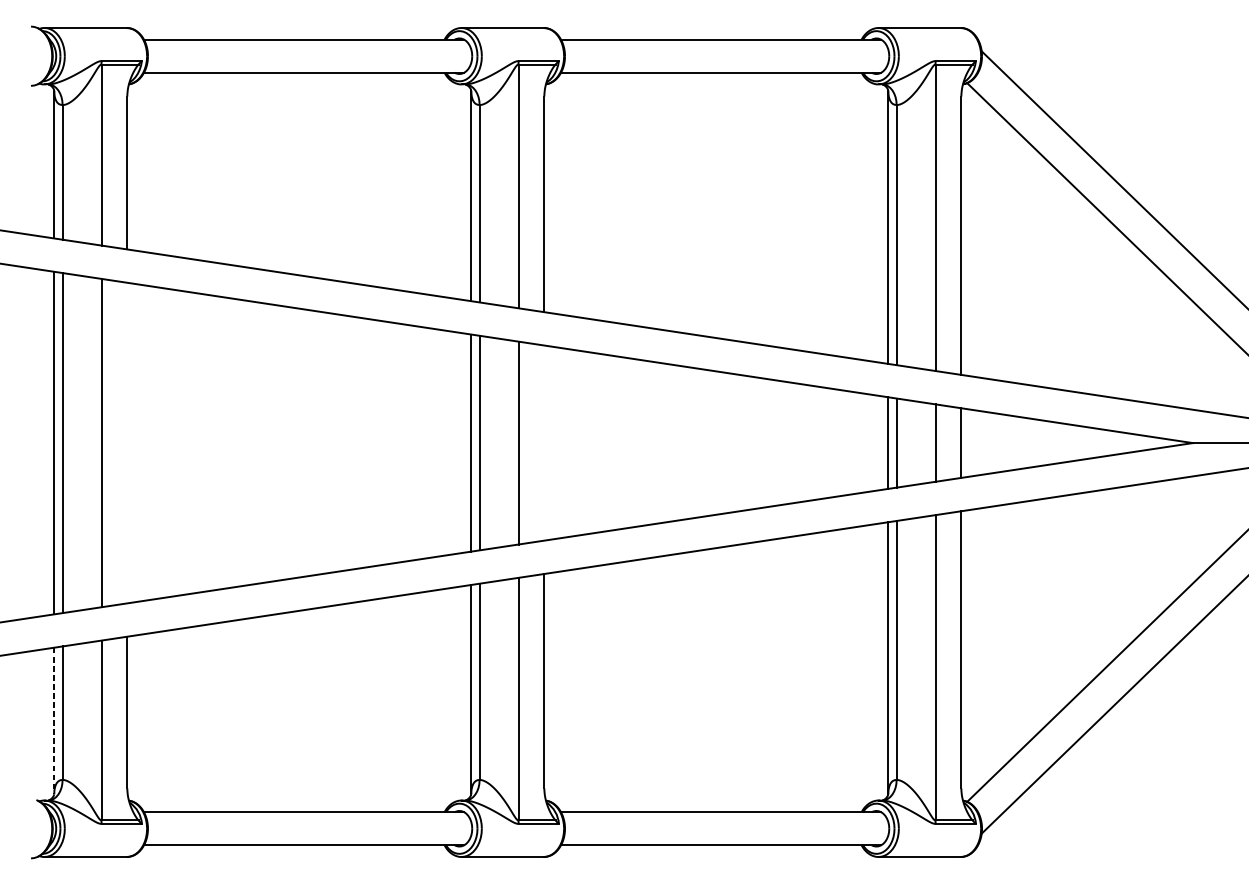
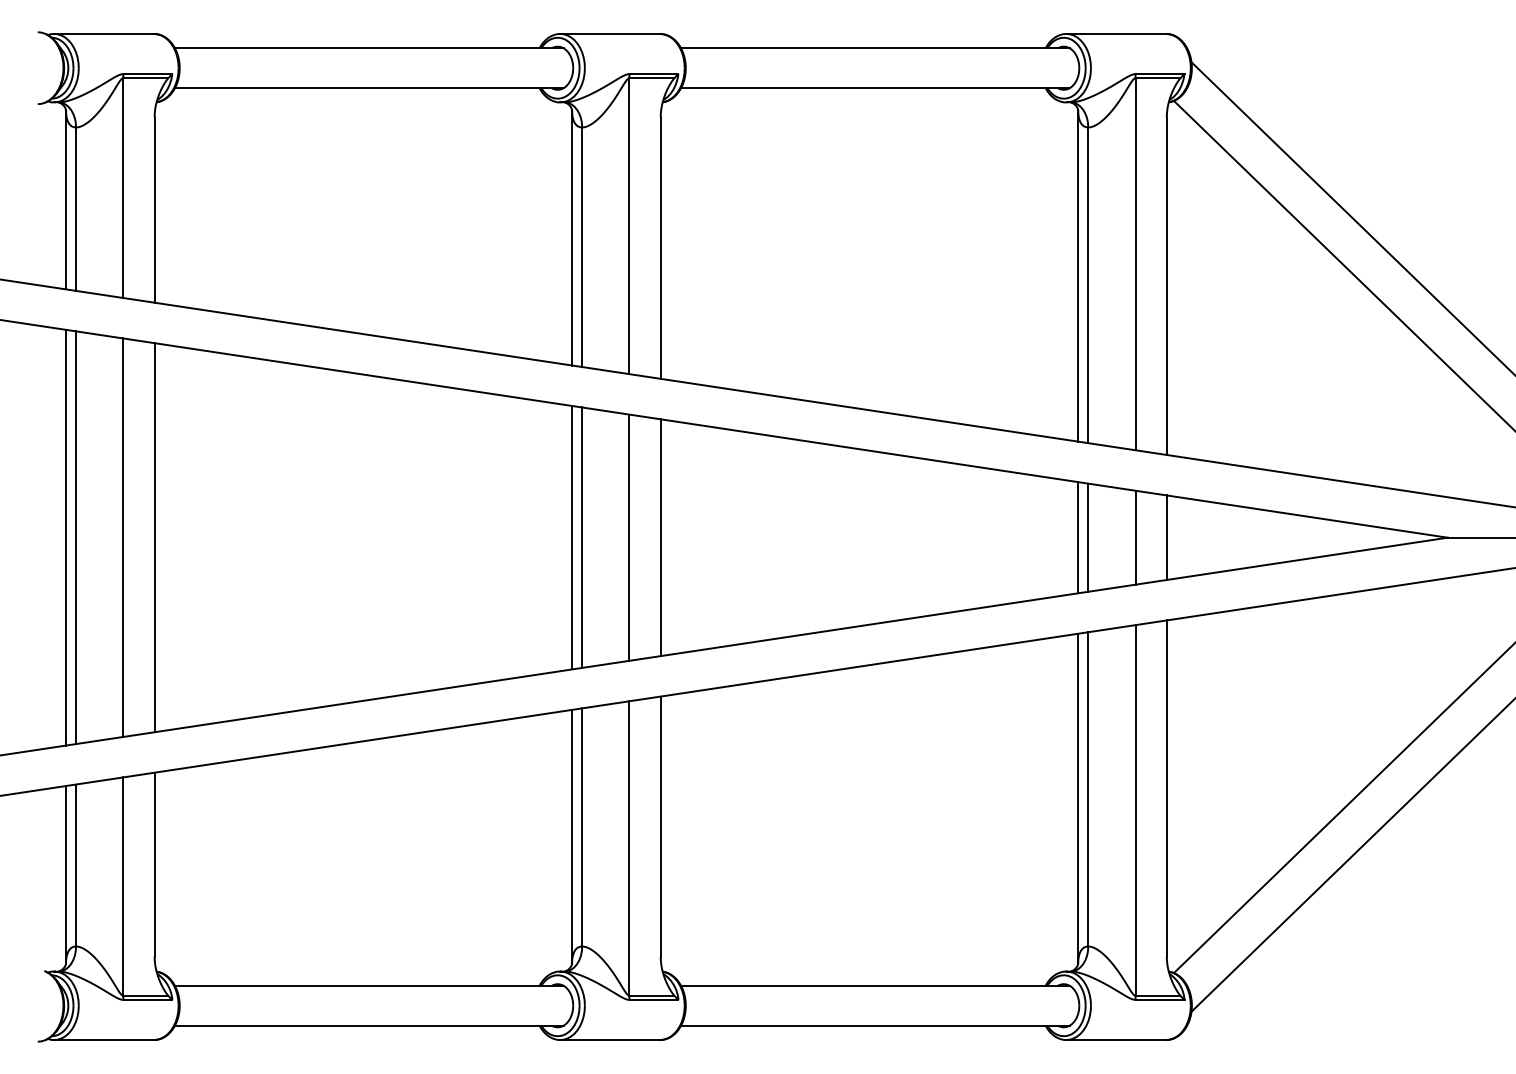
line: (127, 442) -> (154, 537), added
line: (544, 442) -> (660, 537), added
line: (54, 720) -> (66, 874), dashed -> solid

